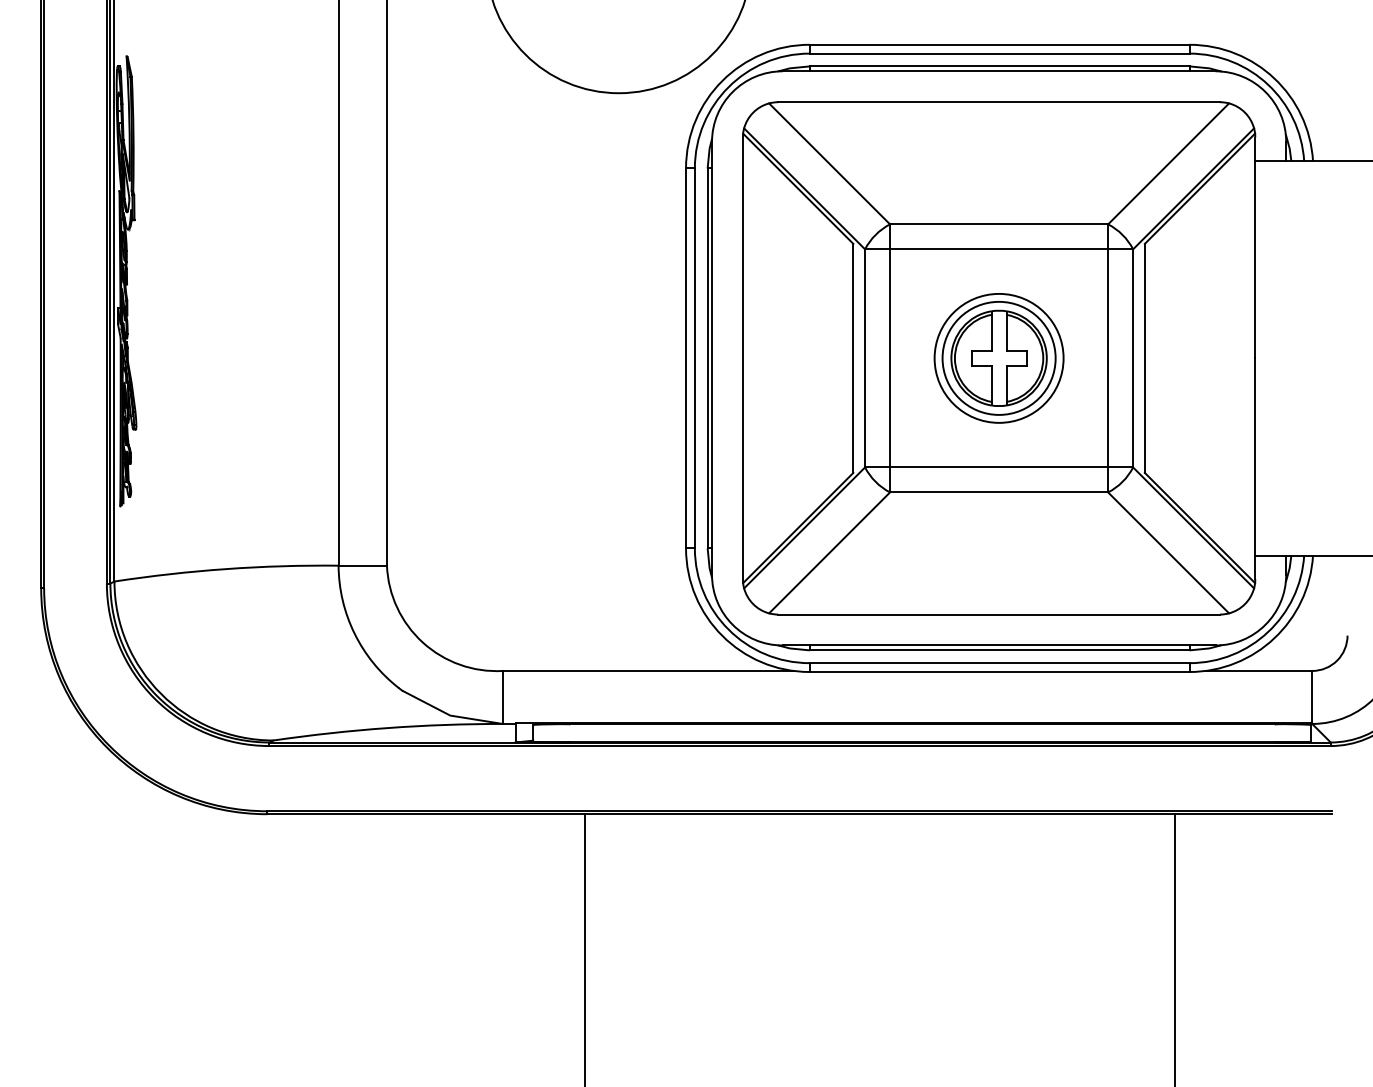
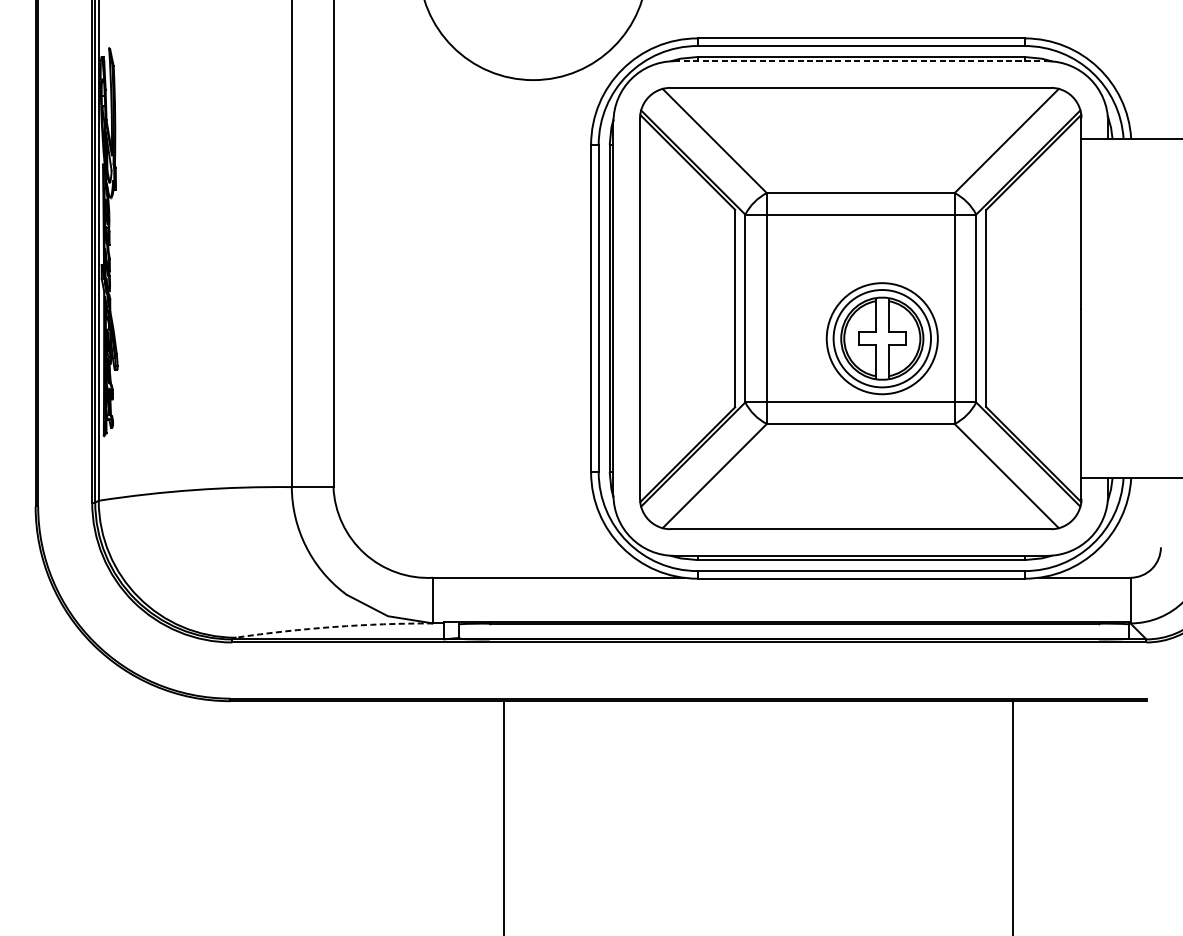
line: (999, 71) -> (861, 61), solid -> dashed
part: (998, 358) -> (881, 338), moved
arc: (387, 728) -> (333, 627), solid -> dashed

